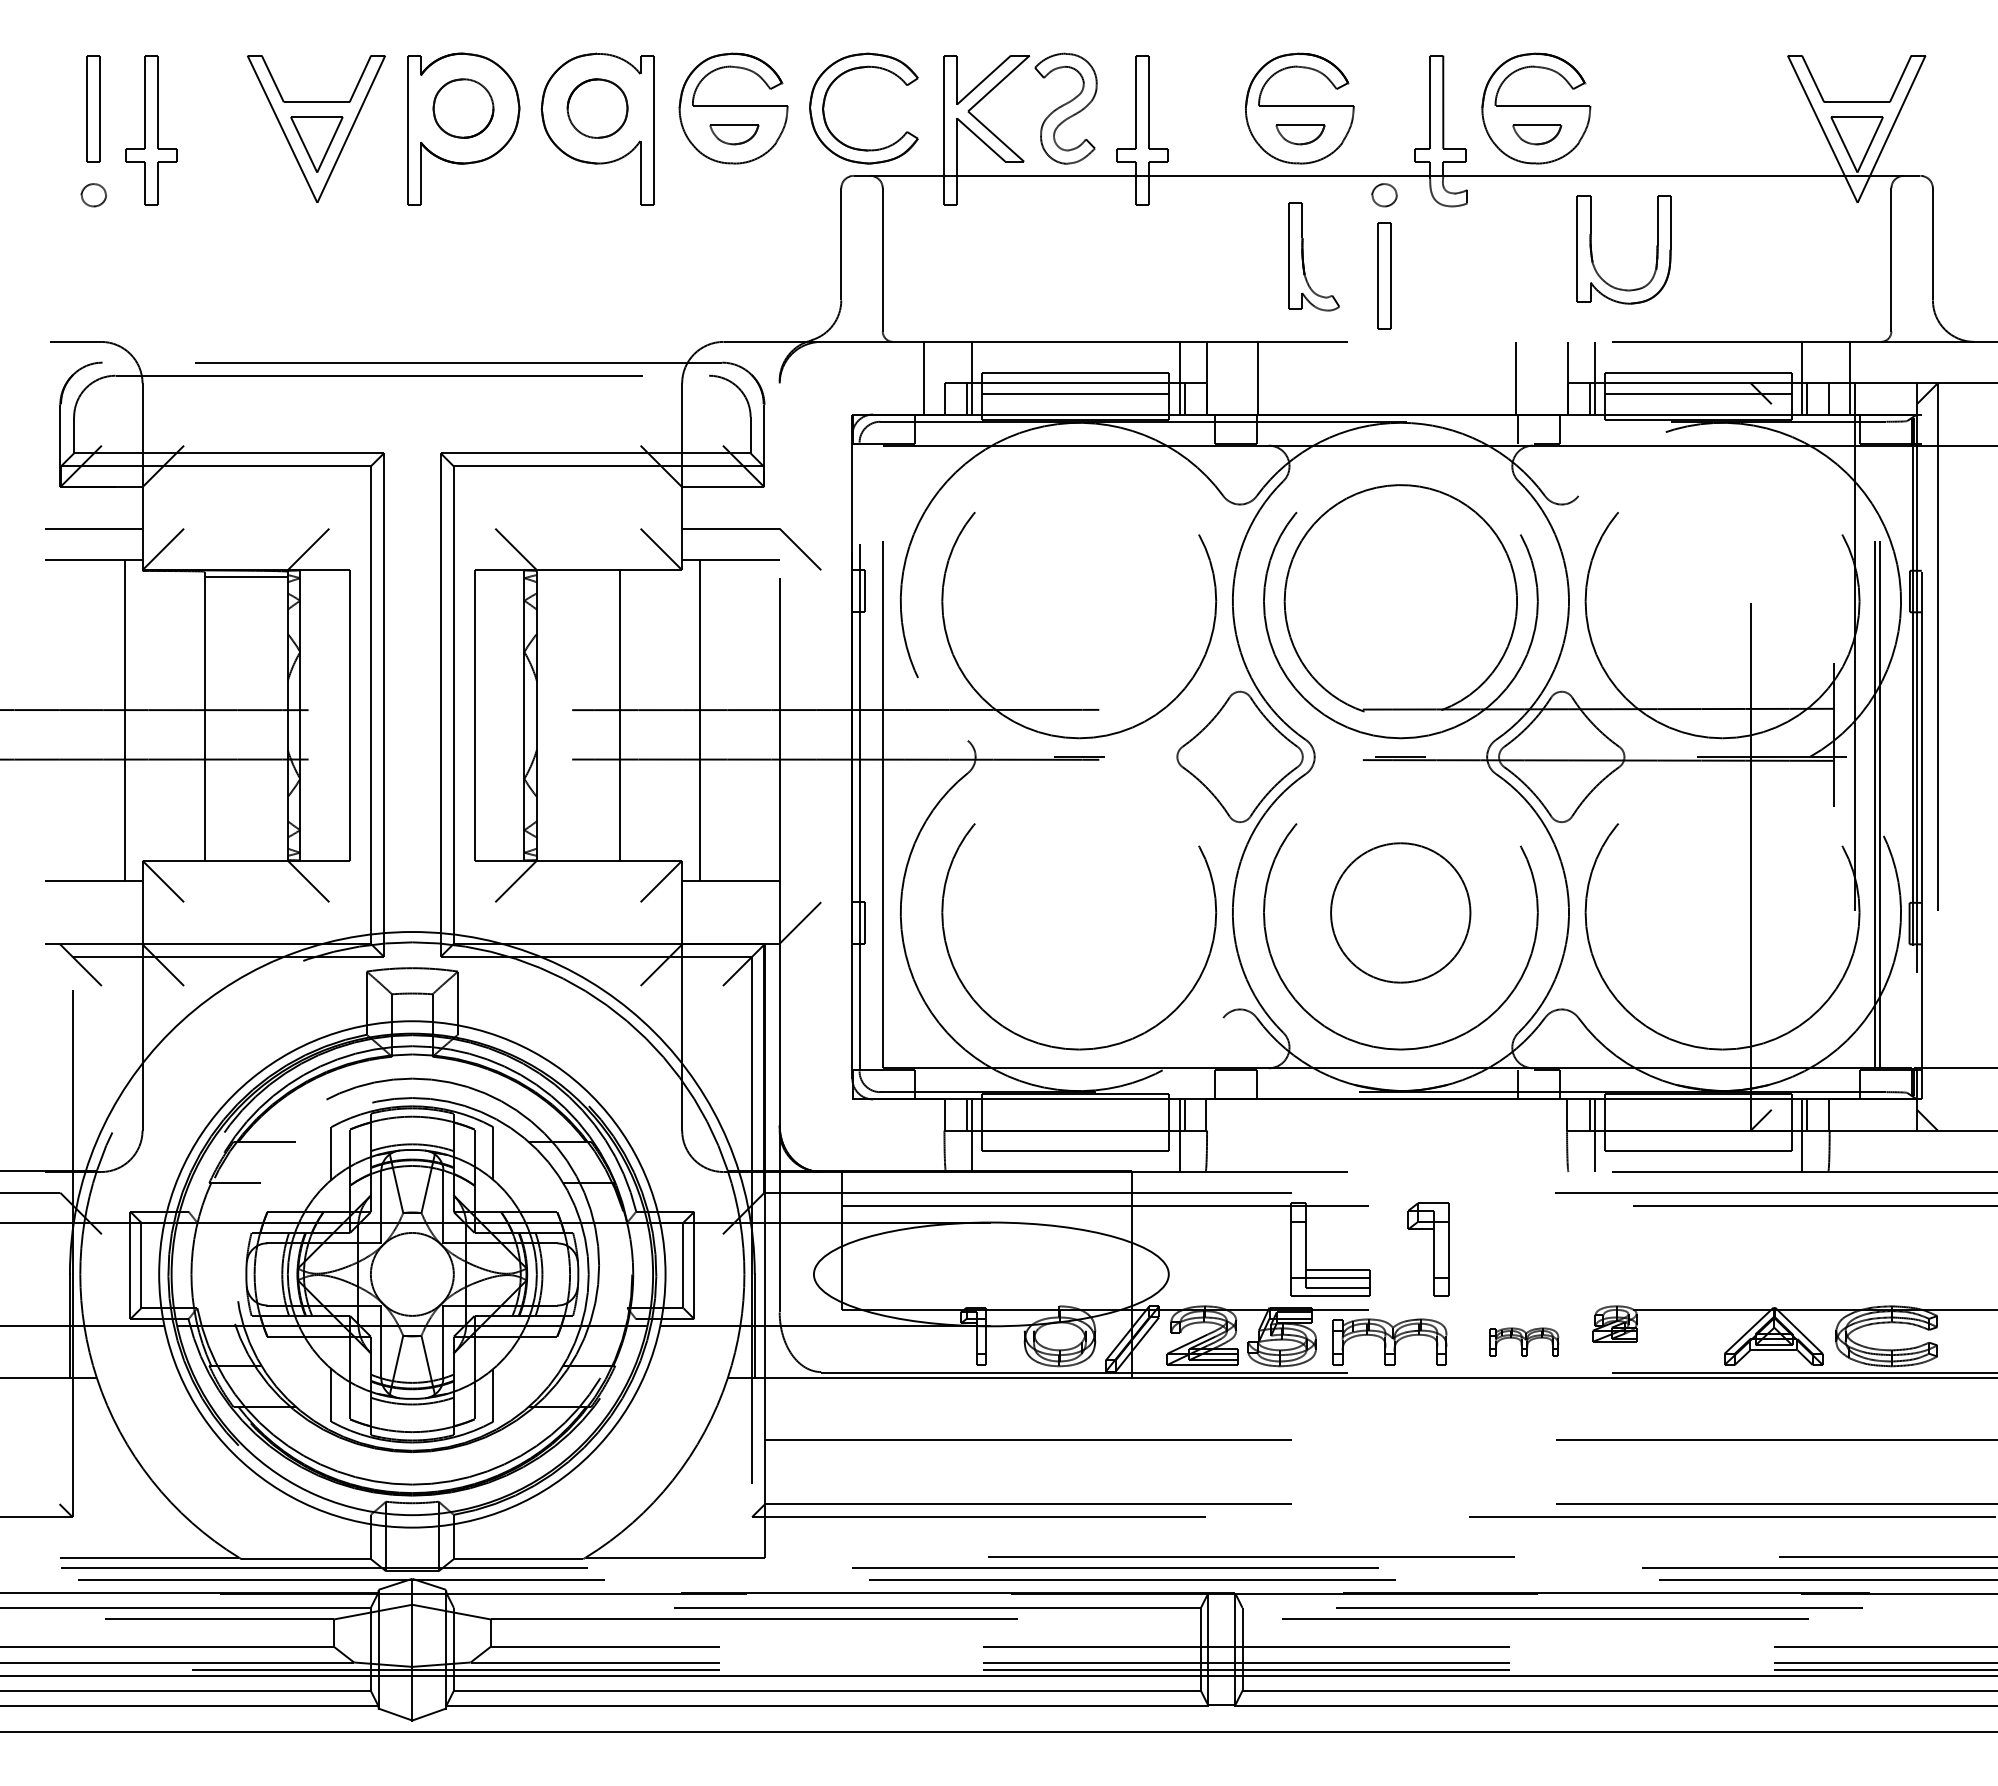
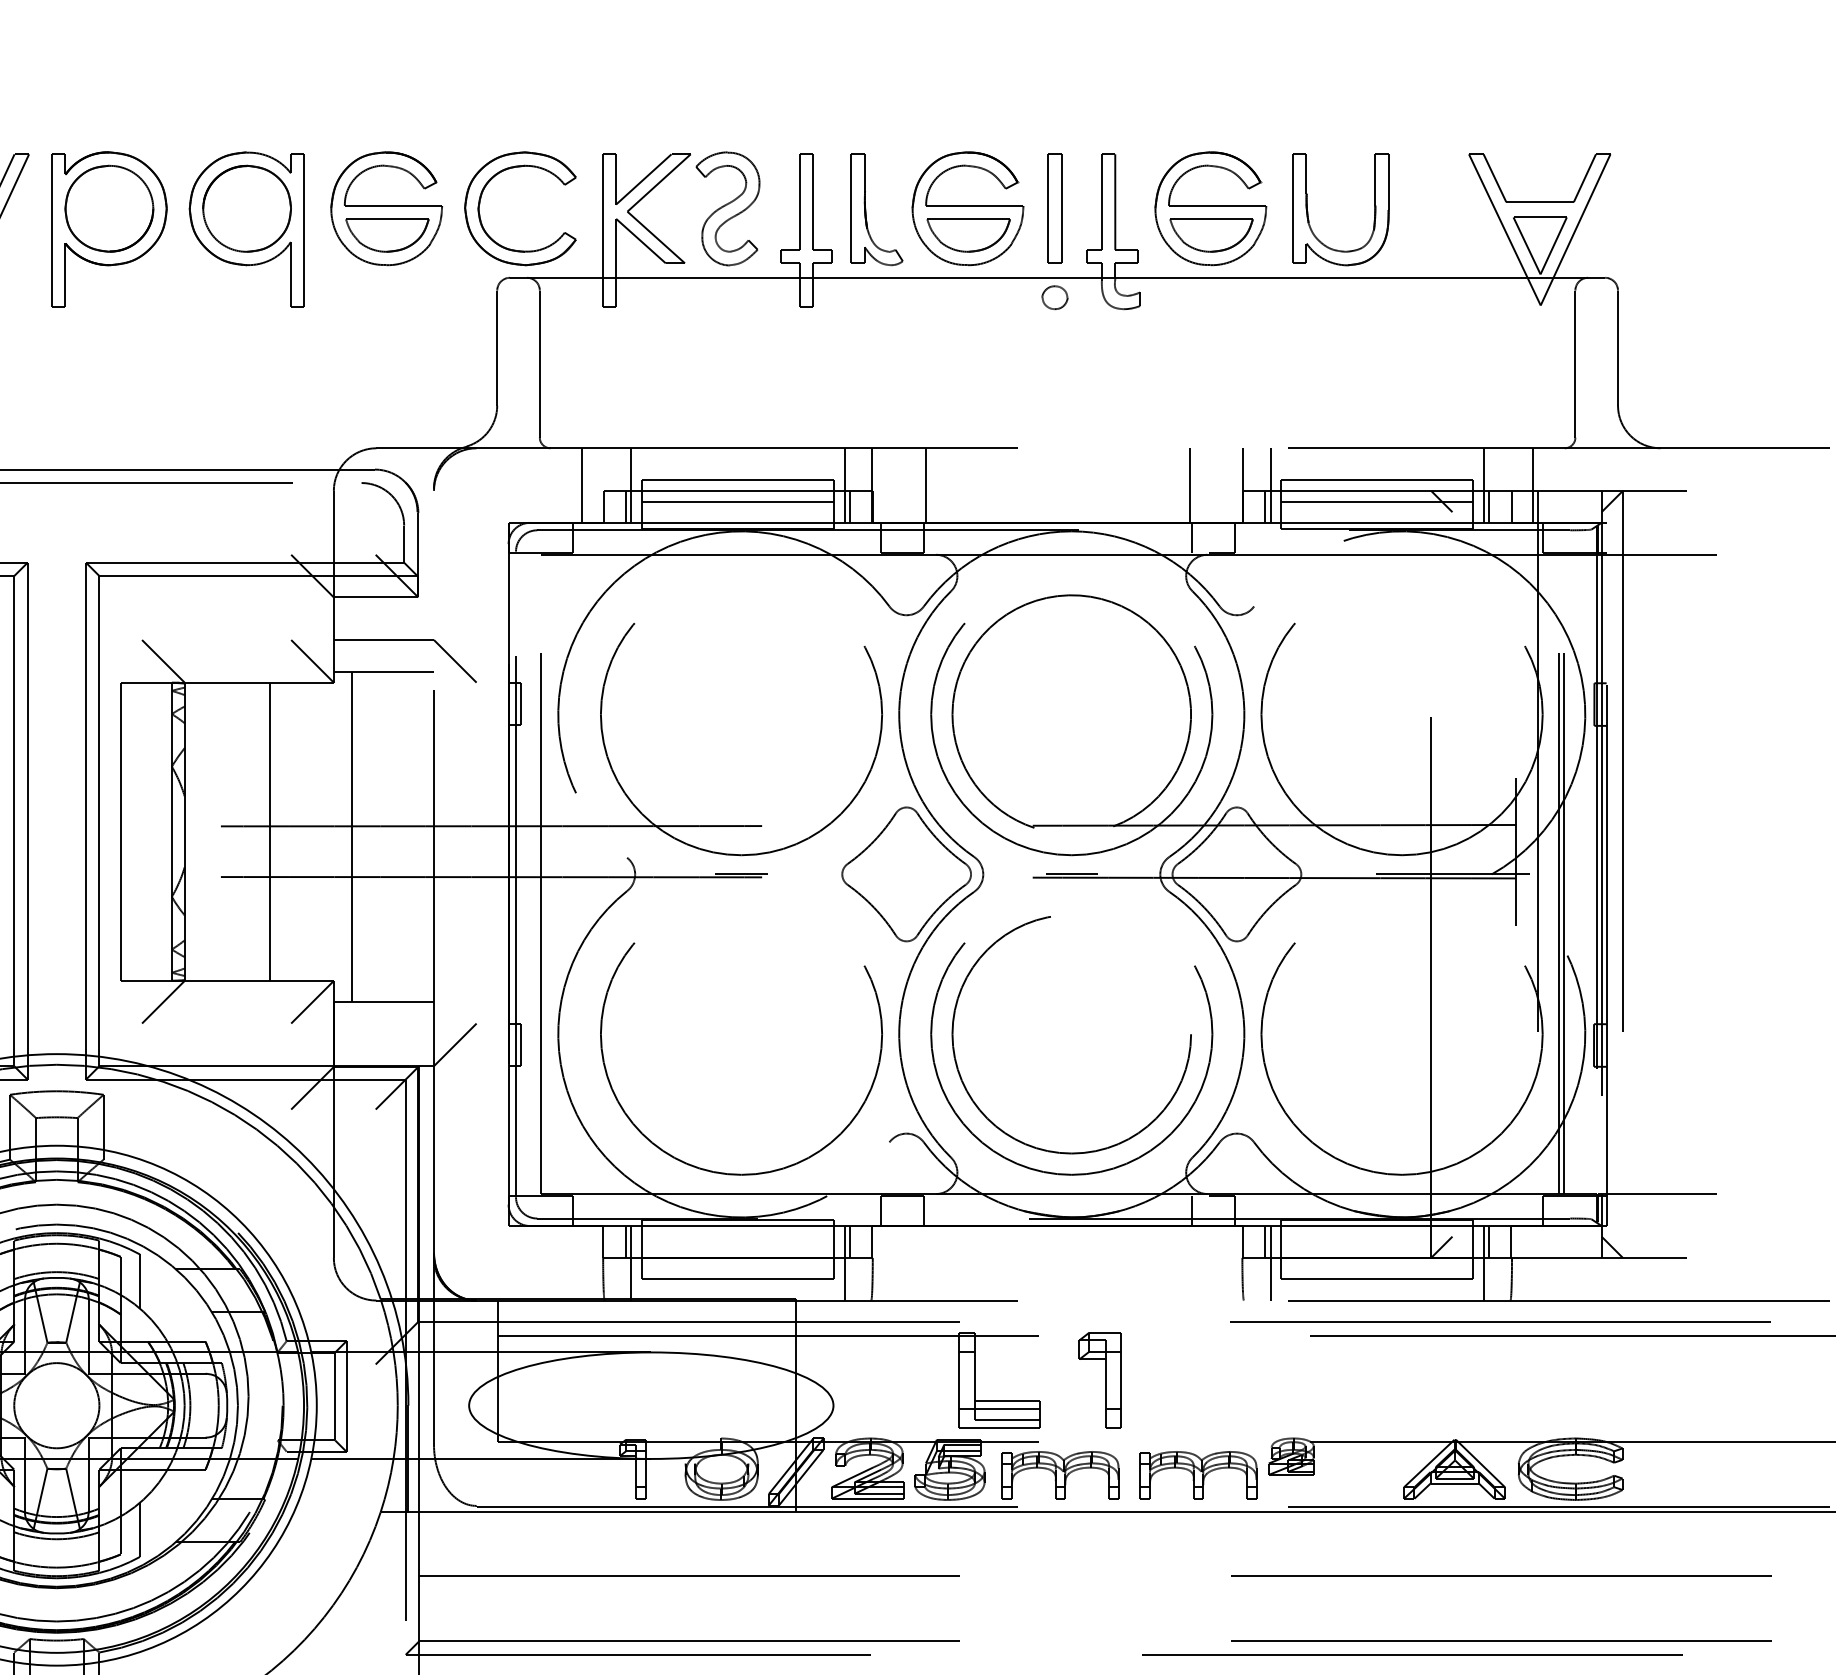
part: (463, 108) -> (109, 208), size x1.43
part: (597, 108) -> (246, 208), size x1.43
part: (734, 134) -> (387, 235), size x1.67
part: (1300, 134) -> (968, 235), size x1.67
part: (1537, 134) -> (1212, 235), size x1.67
part: (1592, 251) -> (1308, 211), moved
part: (1303, 256) -> (866, 209), moved
part: (1384, 275) -> (1054, 208), moved
circle: (1400, 913) -> (1071, 1035), size x1.67
part: (1524, 1341) -> (1198, 1474), size x1.67

